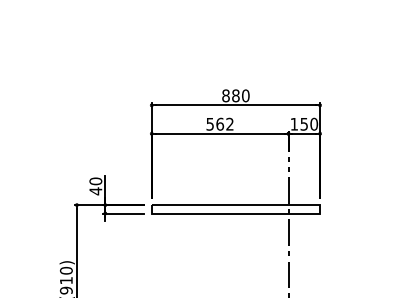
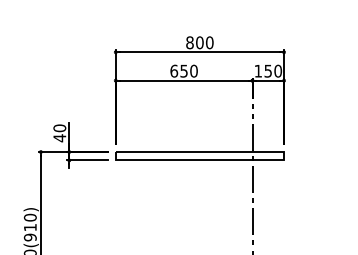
text: (235, 95) -> (199, 42), 880 -> 800
text: (219, 123) -> (183, 70), 562 -> 650

